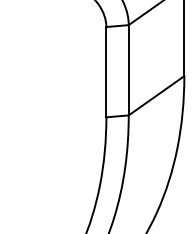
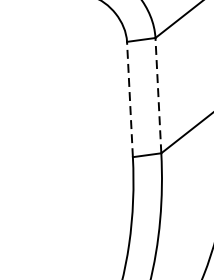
line: (128, 69) -> (158, 94), solid -> dashed
line: (106, 71) -> (130, 98), solid -> dashed

